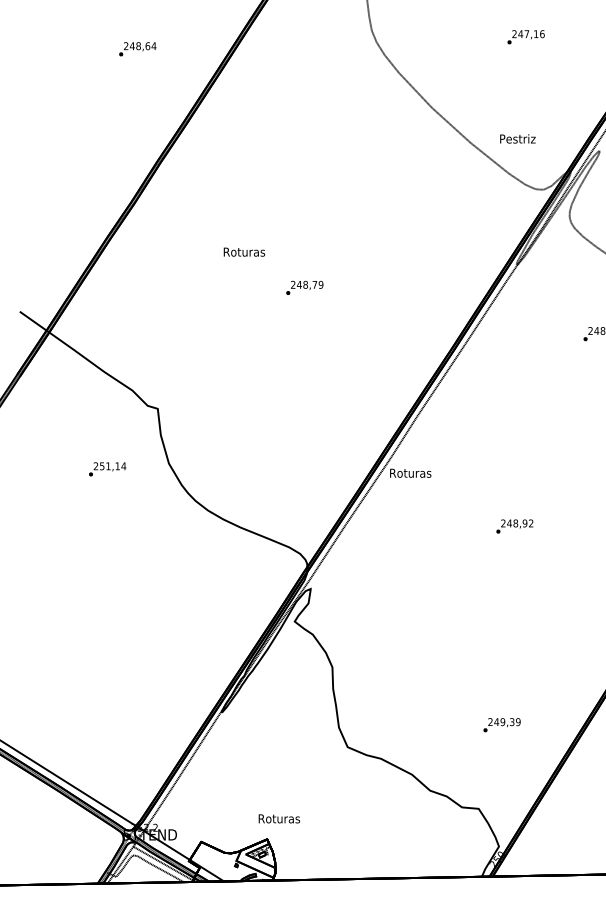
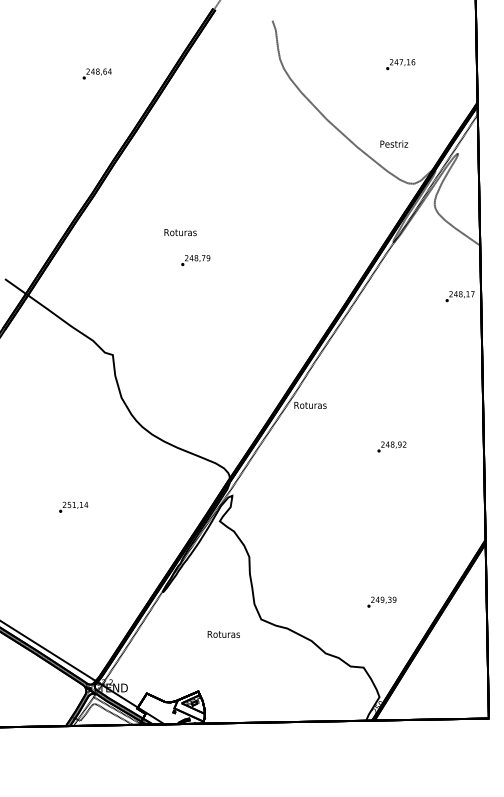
text: (304, 287) -> (195, 260), moved
text: (107, 468) -> (73, 506), moved
text: (278, 818) -> (223, 634), moved

